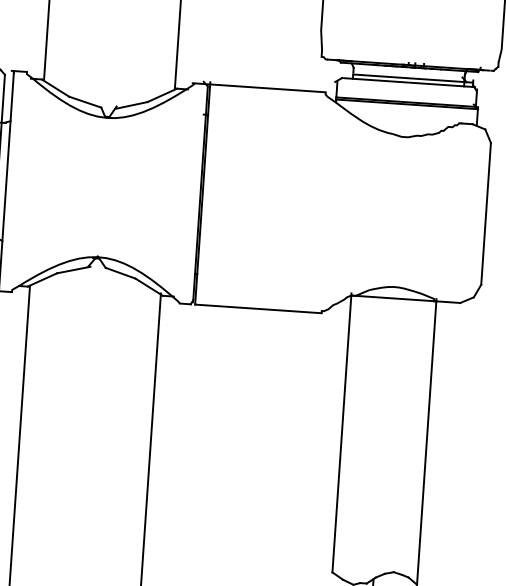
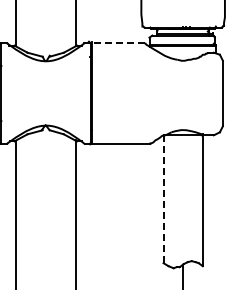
line: (265, 87) -> (117, 42), solid -> dashed
line: (341, 432) -> (163, 198), solid -> dashed

